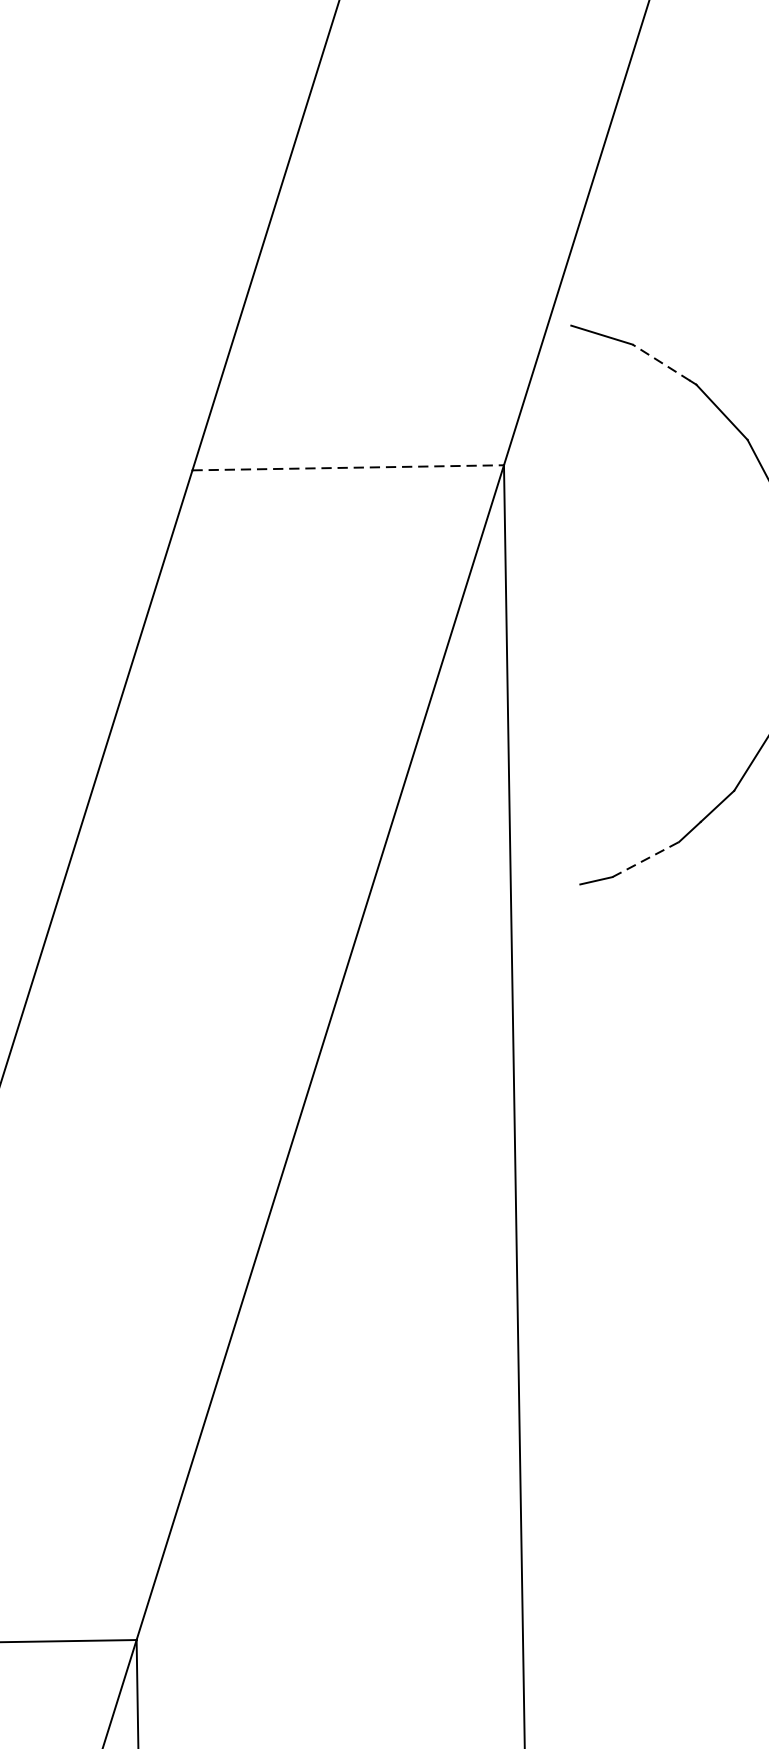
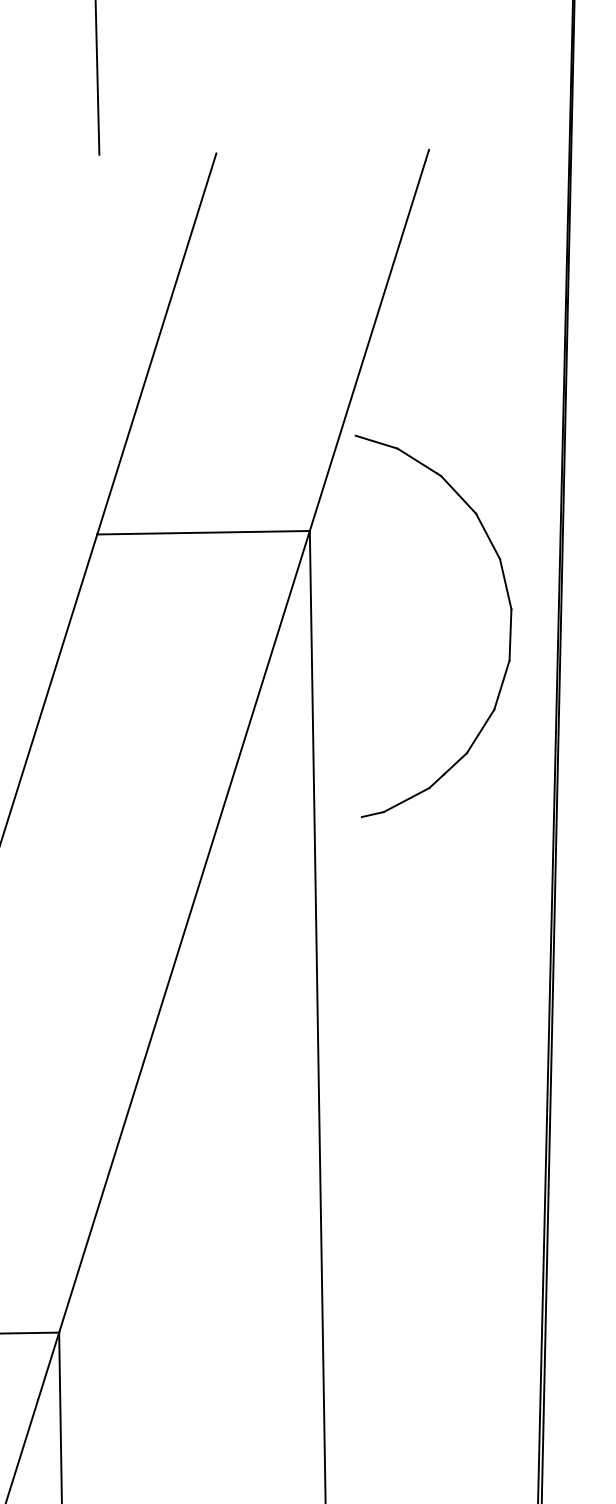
line: (660, 361) -> (416, 460), dashed -> solid
line: (349, 467) -> (204, 532), dashed -> solid
line: (645, 860) -> (406, 800), dashed -> solid

